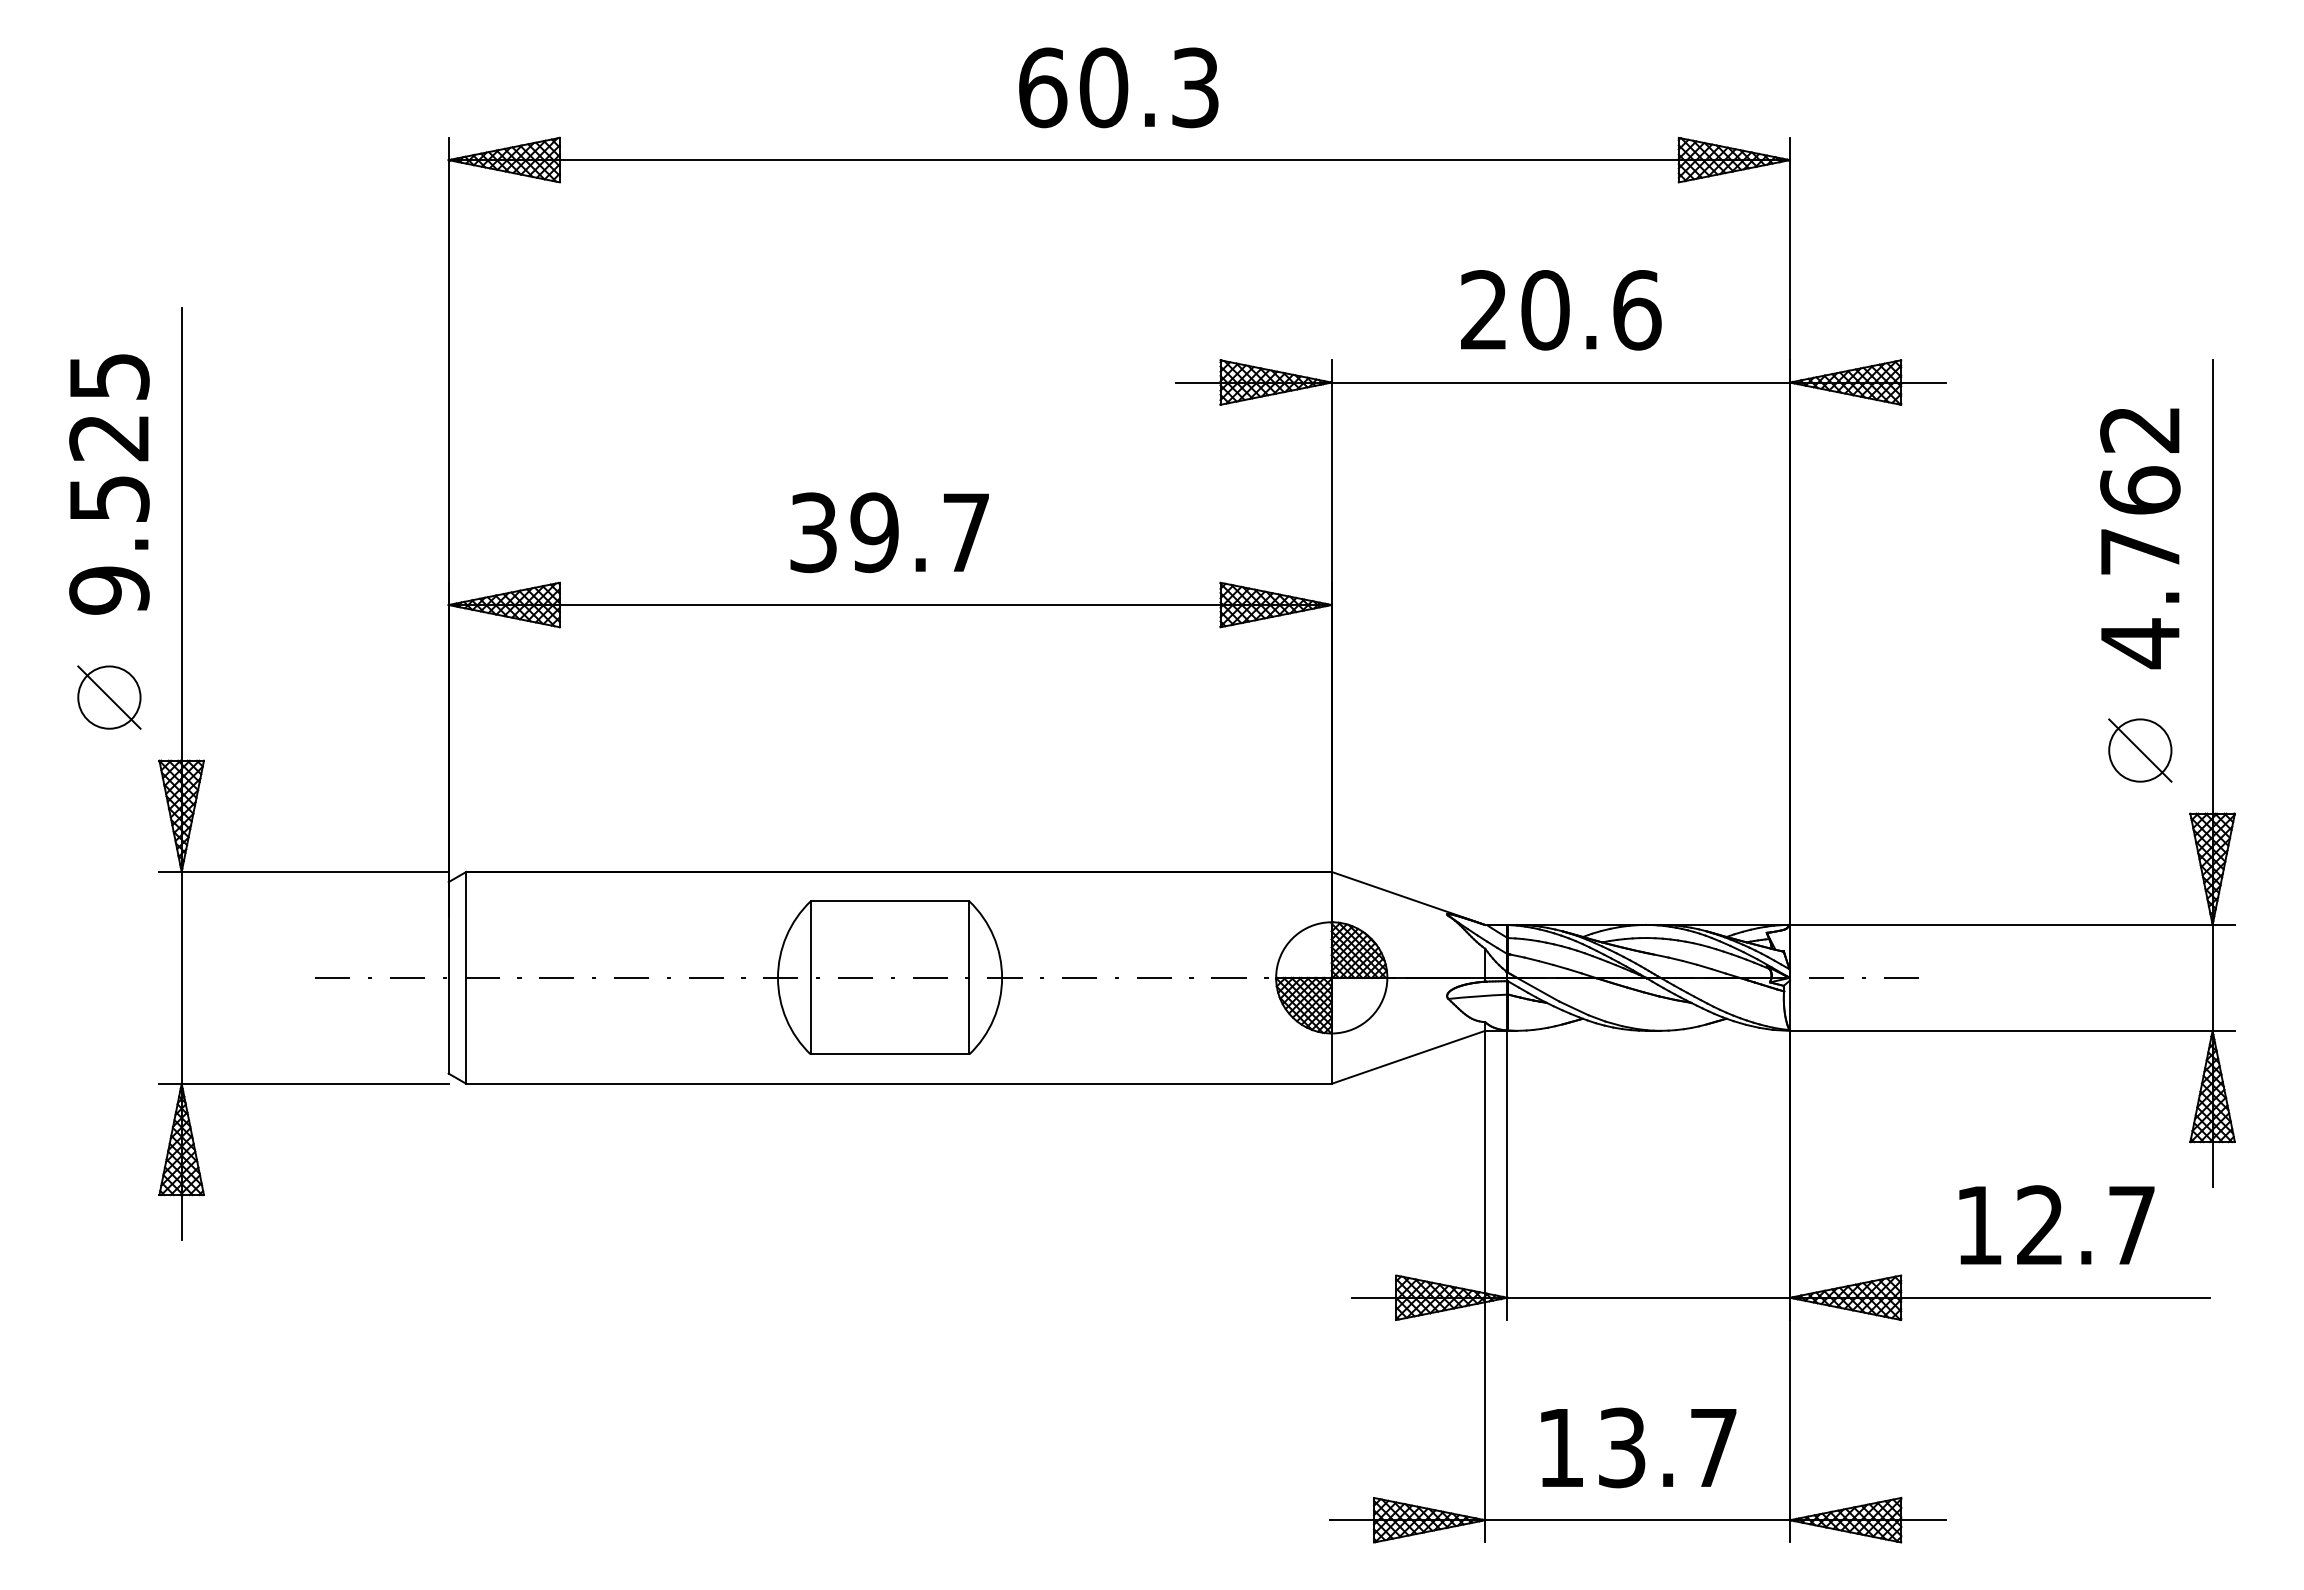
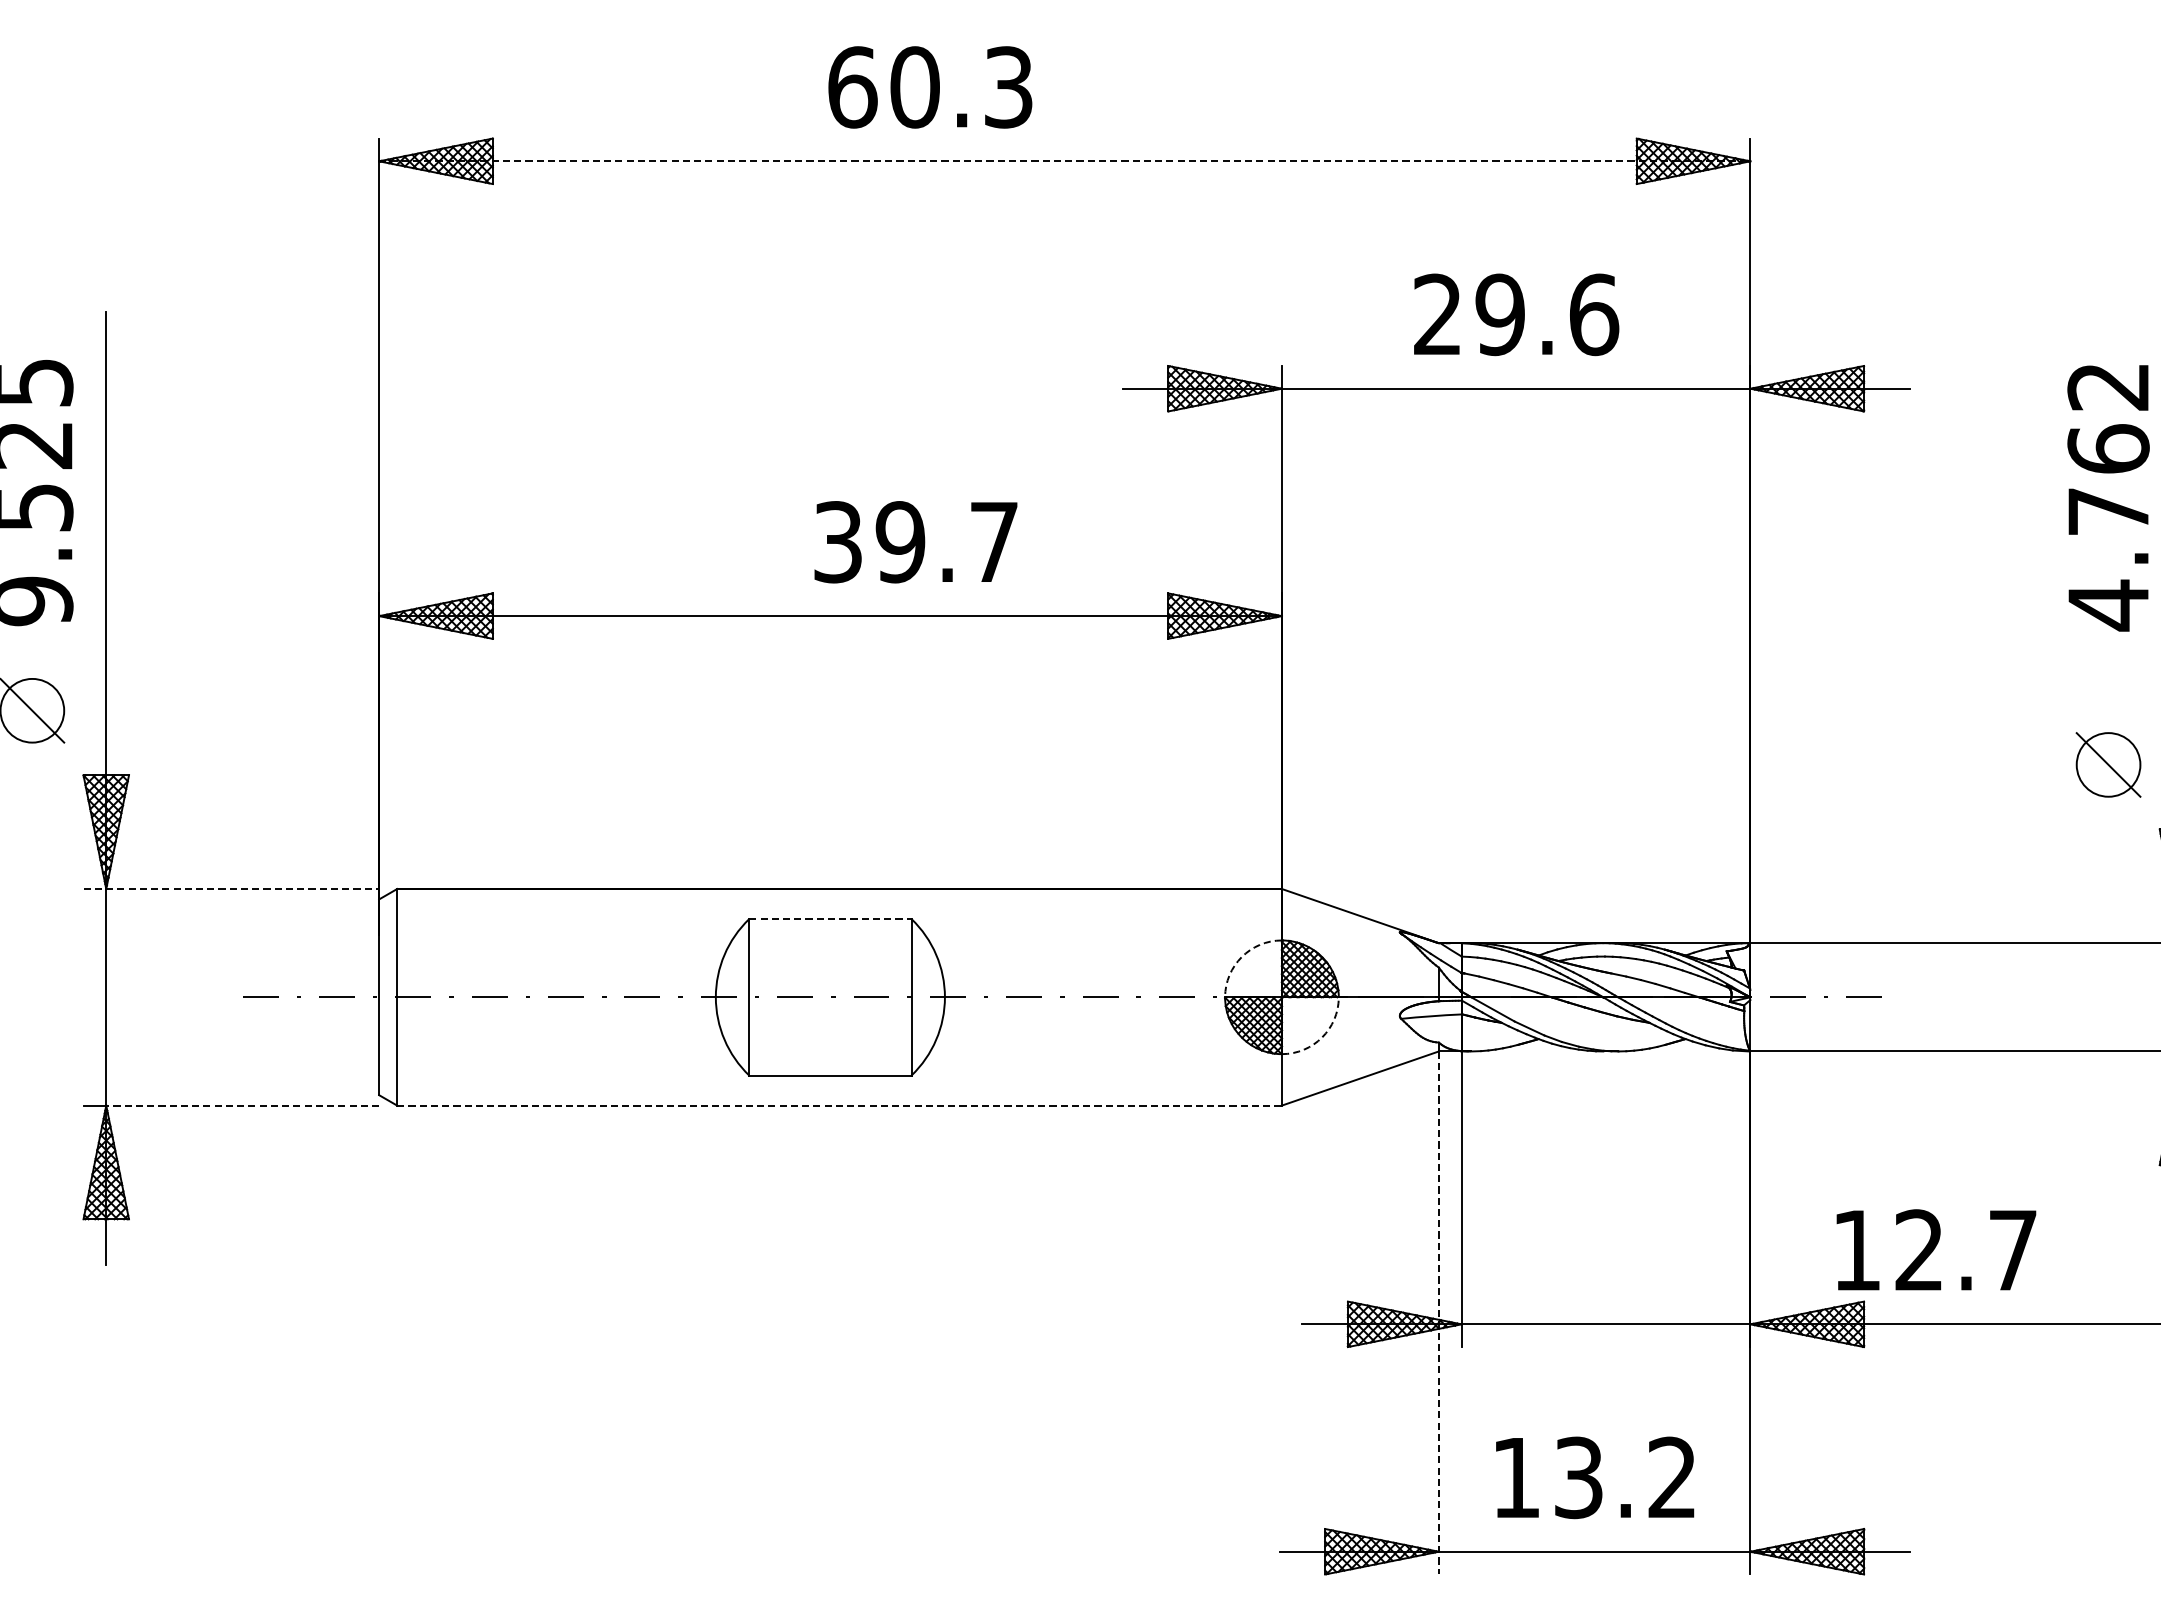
text: (1118, 87) -> (930, 87), moved
line: (1119, 160) -> (1064, 161), solid -> dashed
text: (1545, 310) -> (1500, 315), 20.6 -> 29.6
text: (889, 532) -> (915, 541), moved
text: (2140, 538) -> (2108, 498), moved
line: (304, 871) -> (231, 888), solid -> dashed
line: (890, 901) -> (830, 919), solid -> dashed
arc: (1292, 938) -> (1241, 957), solid -> dashed
arc: (1371, 1017) -> (1322, 1037), solid -> dashed
line: (314, 1083) -> (242, 1105), solid -> dashed
line: (899, 1083) -> (840, 1105), solid -> dashed
text: (2056, 1224) -> (1935, 1249), moved
line: (1485, 1286) -> (1439, 1312), solid -> dashed
text: (1713, 1446) -> (1672, 1476), 13.7 -> 13.2

